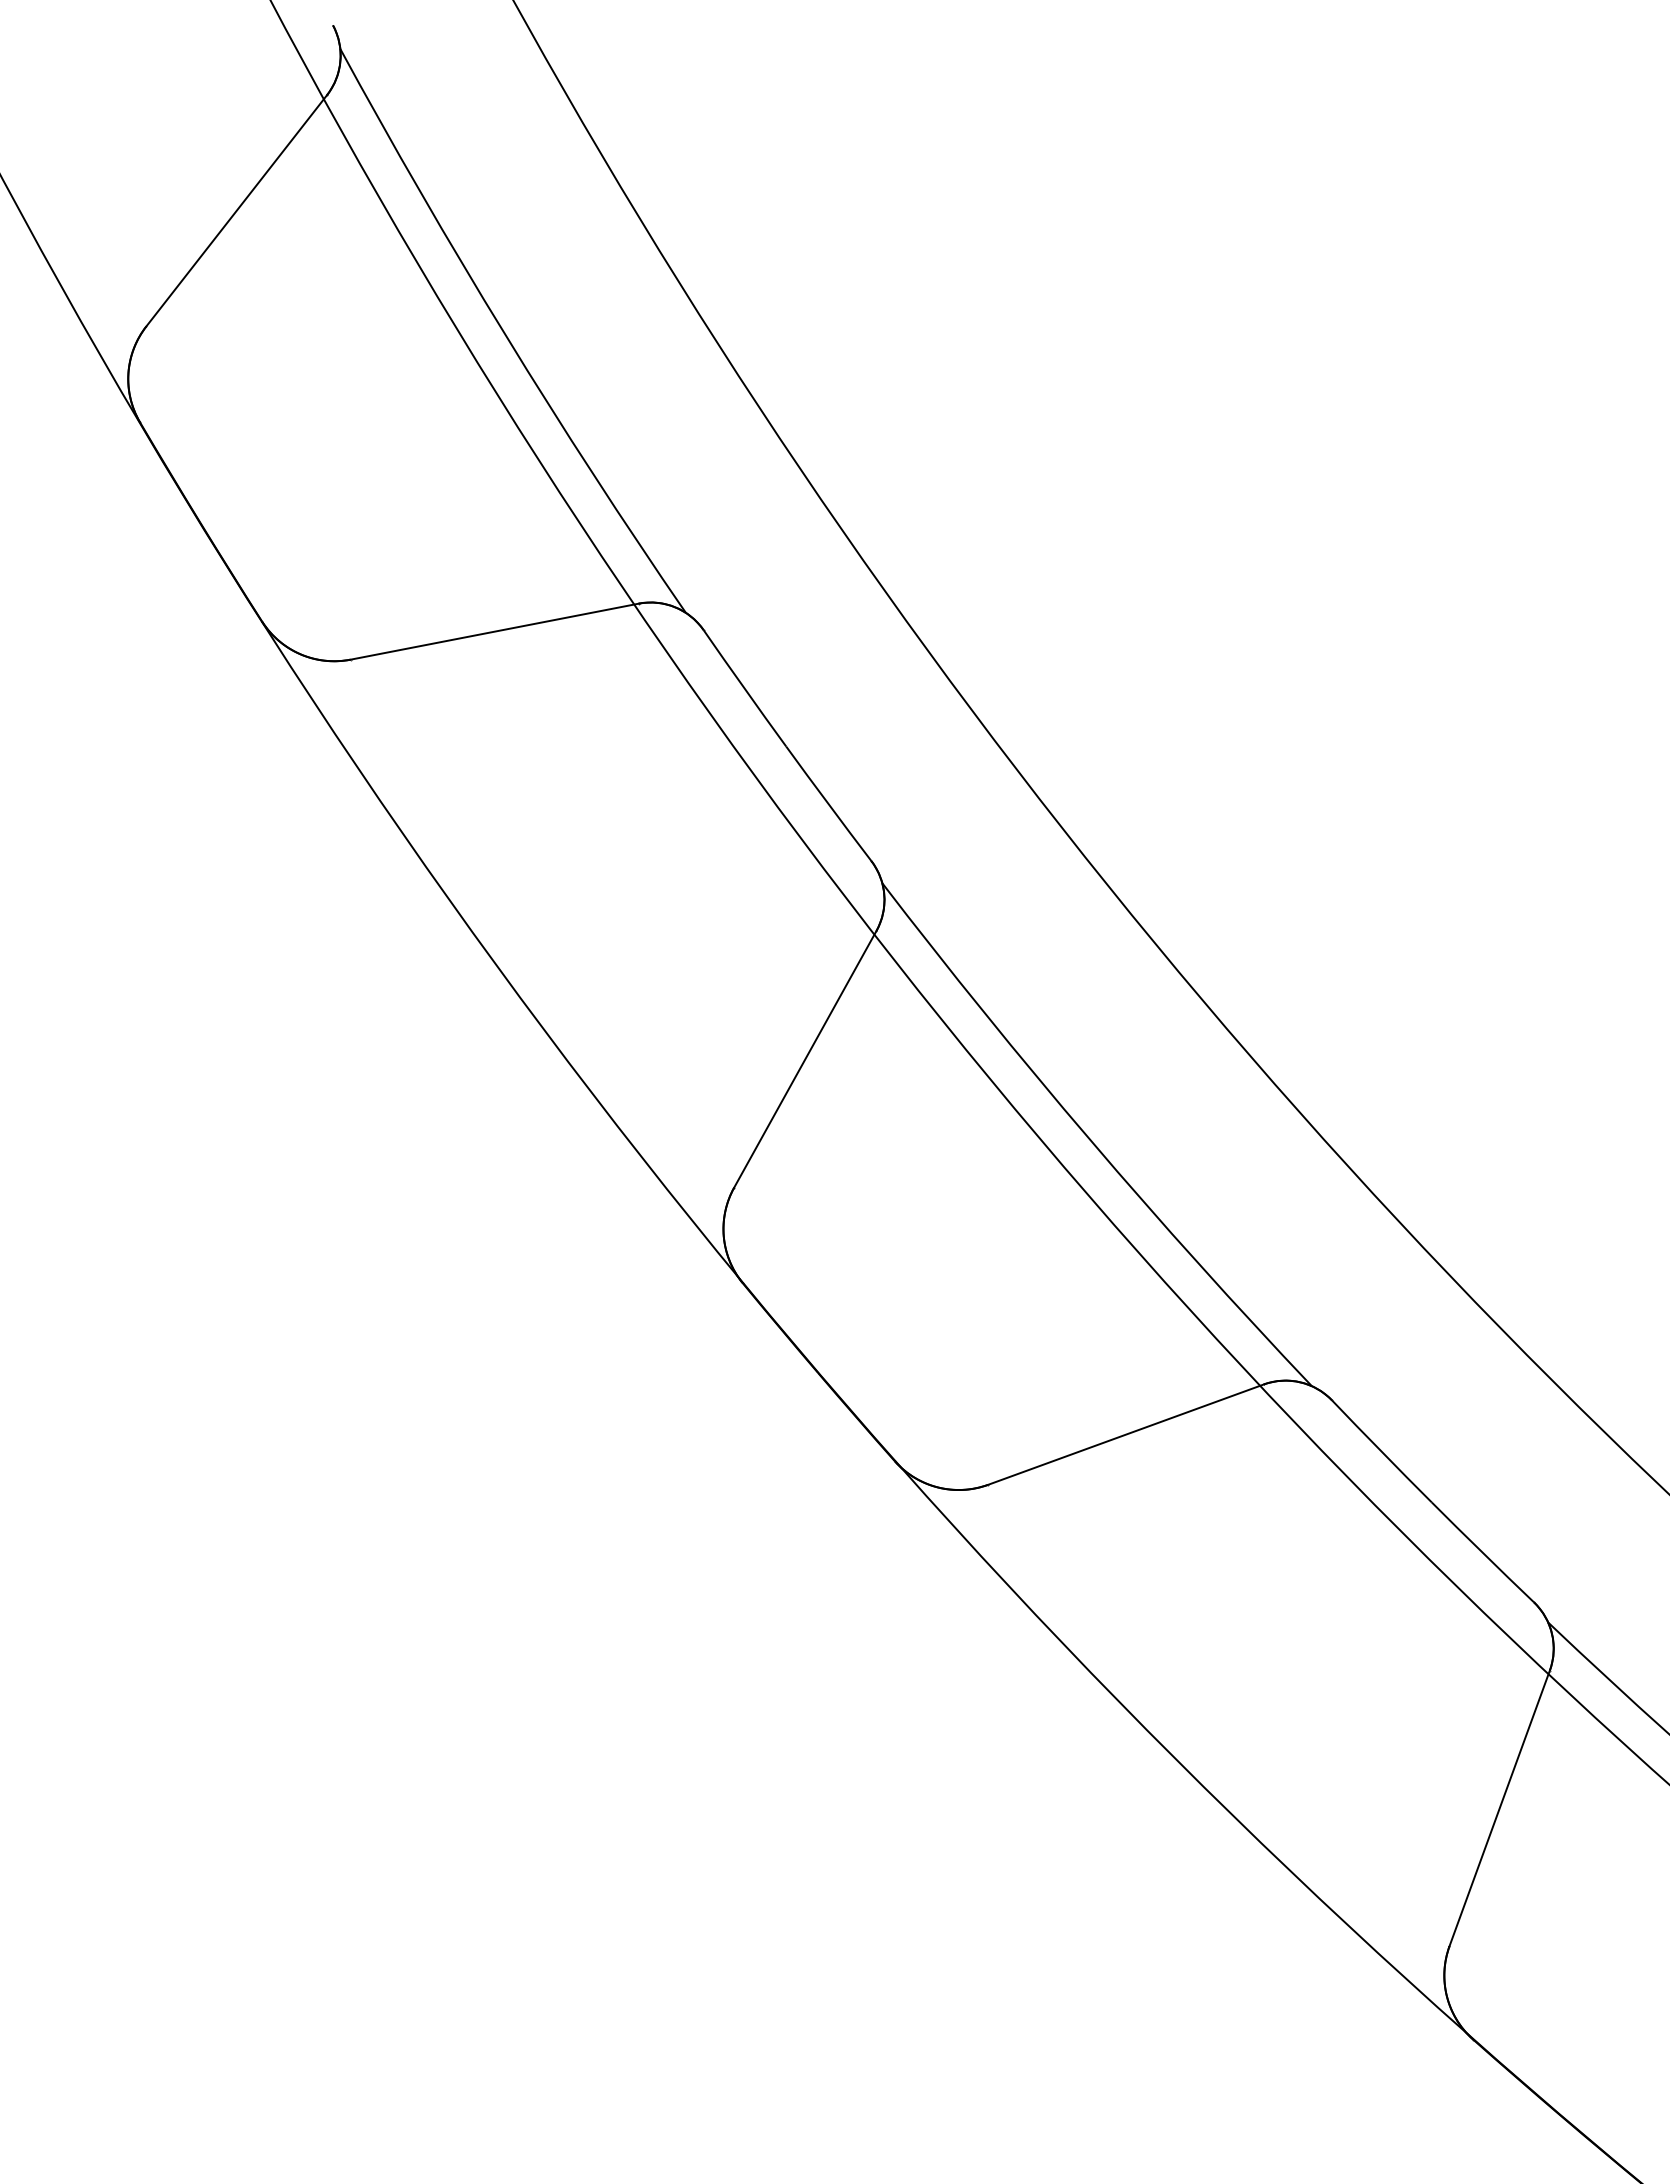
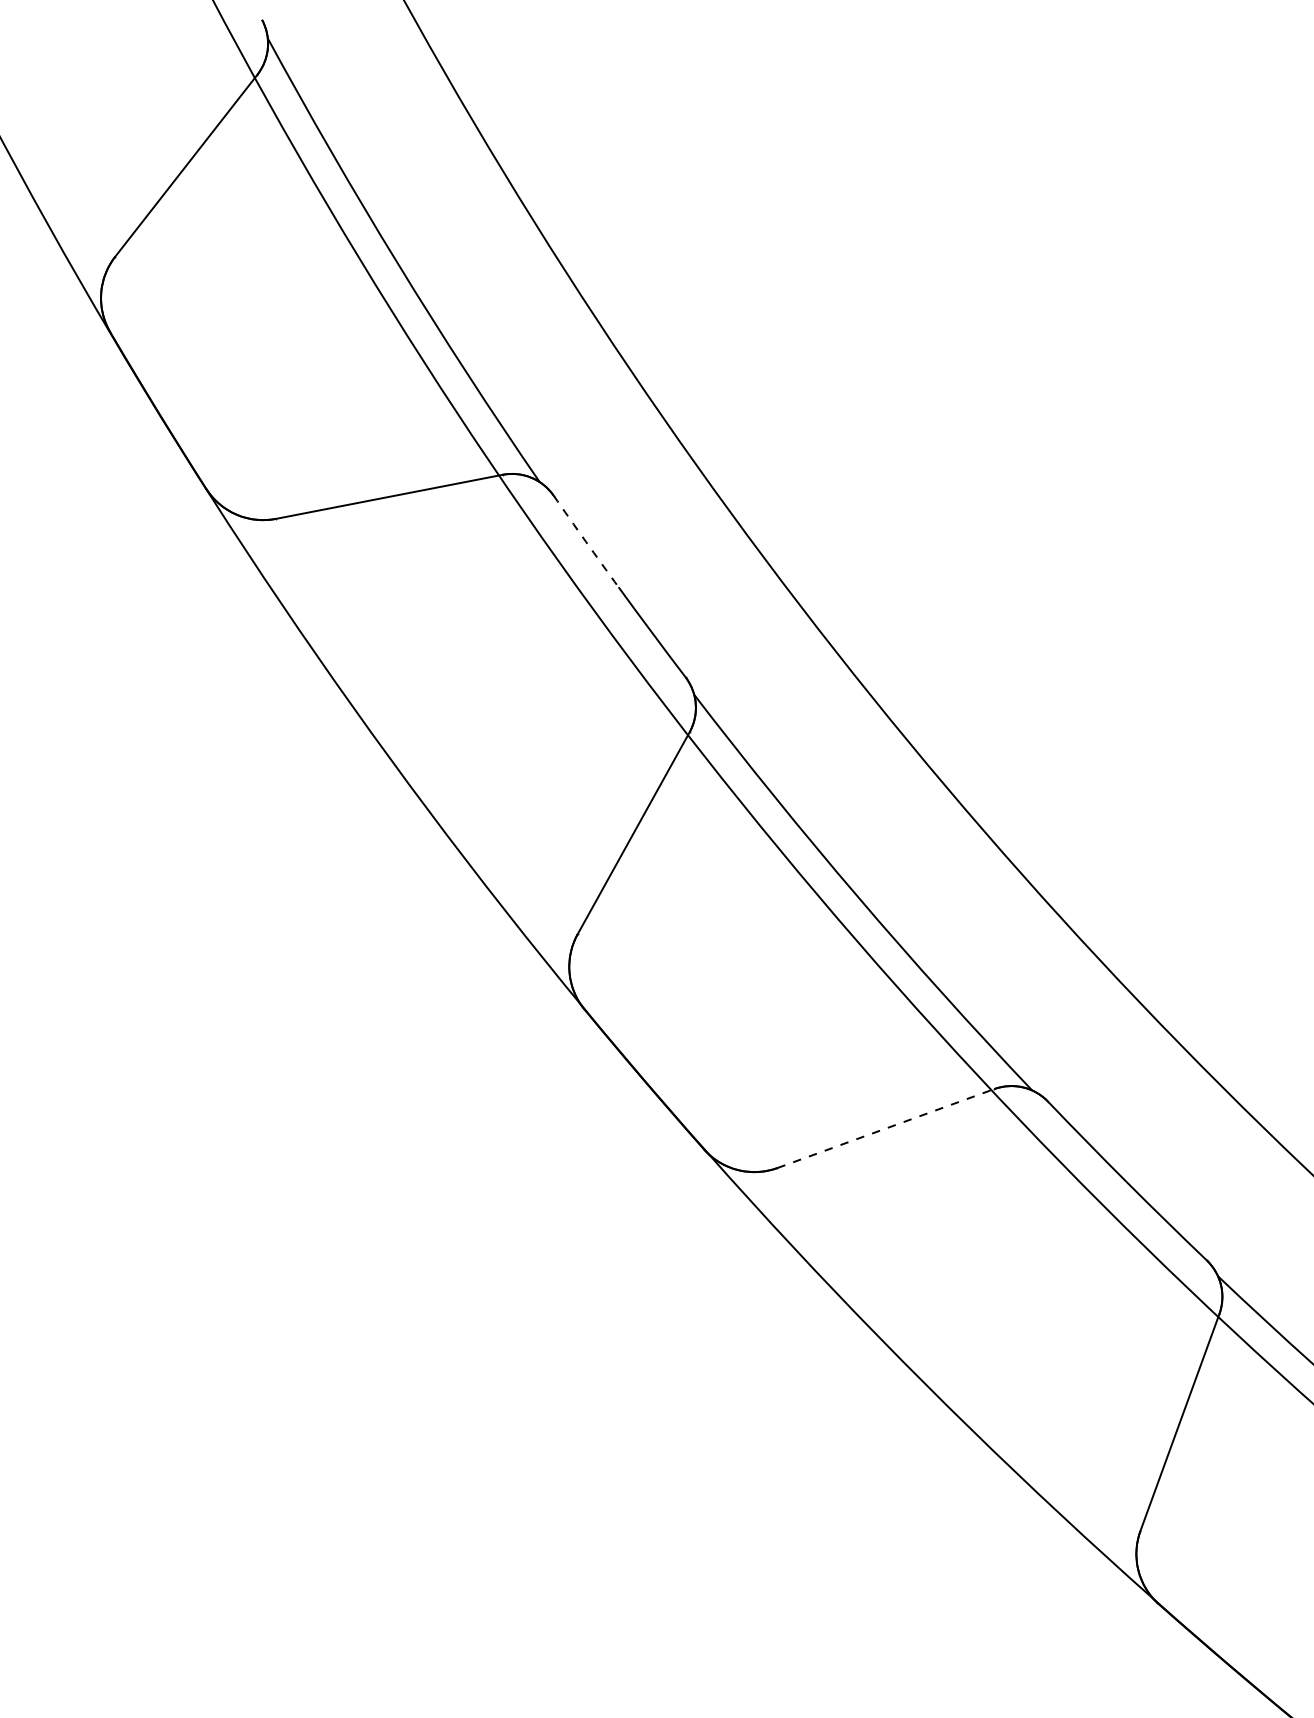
arc: (744, 688) -> (585, 541), solid -> dashed
line: (1125, 1434) -> (885, 1128), solid -> dashed

